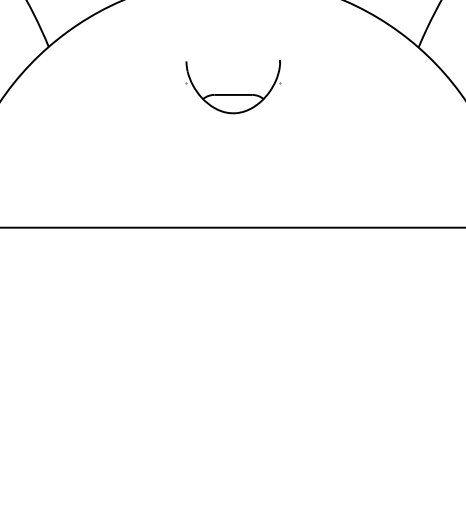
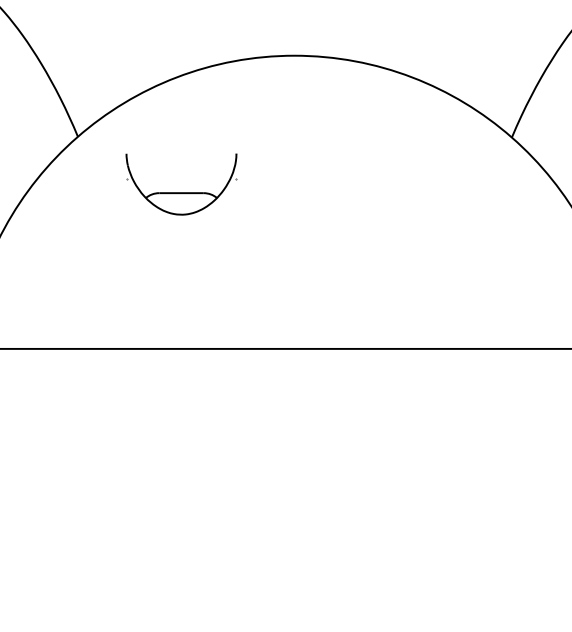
part: (233, 94) -> (181, 192), moved

